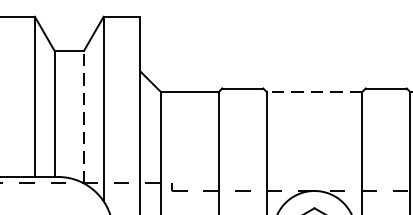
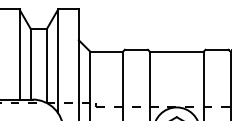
line: (314, 91) -> (176, 51), dashed -> solid
line: (84, 116) -> (47, 65), dashed -> solid

